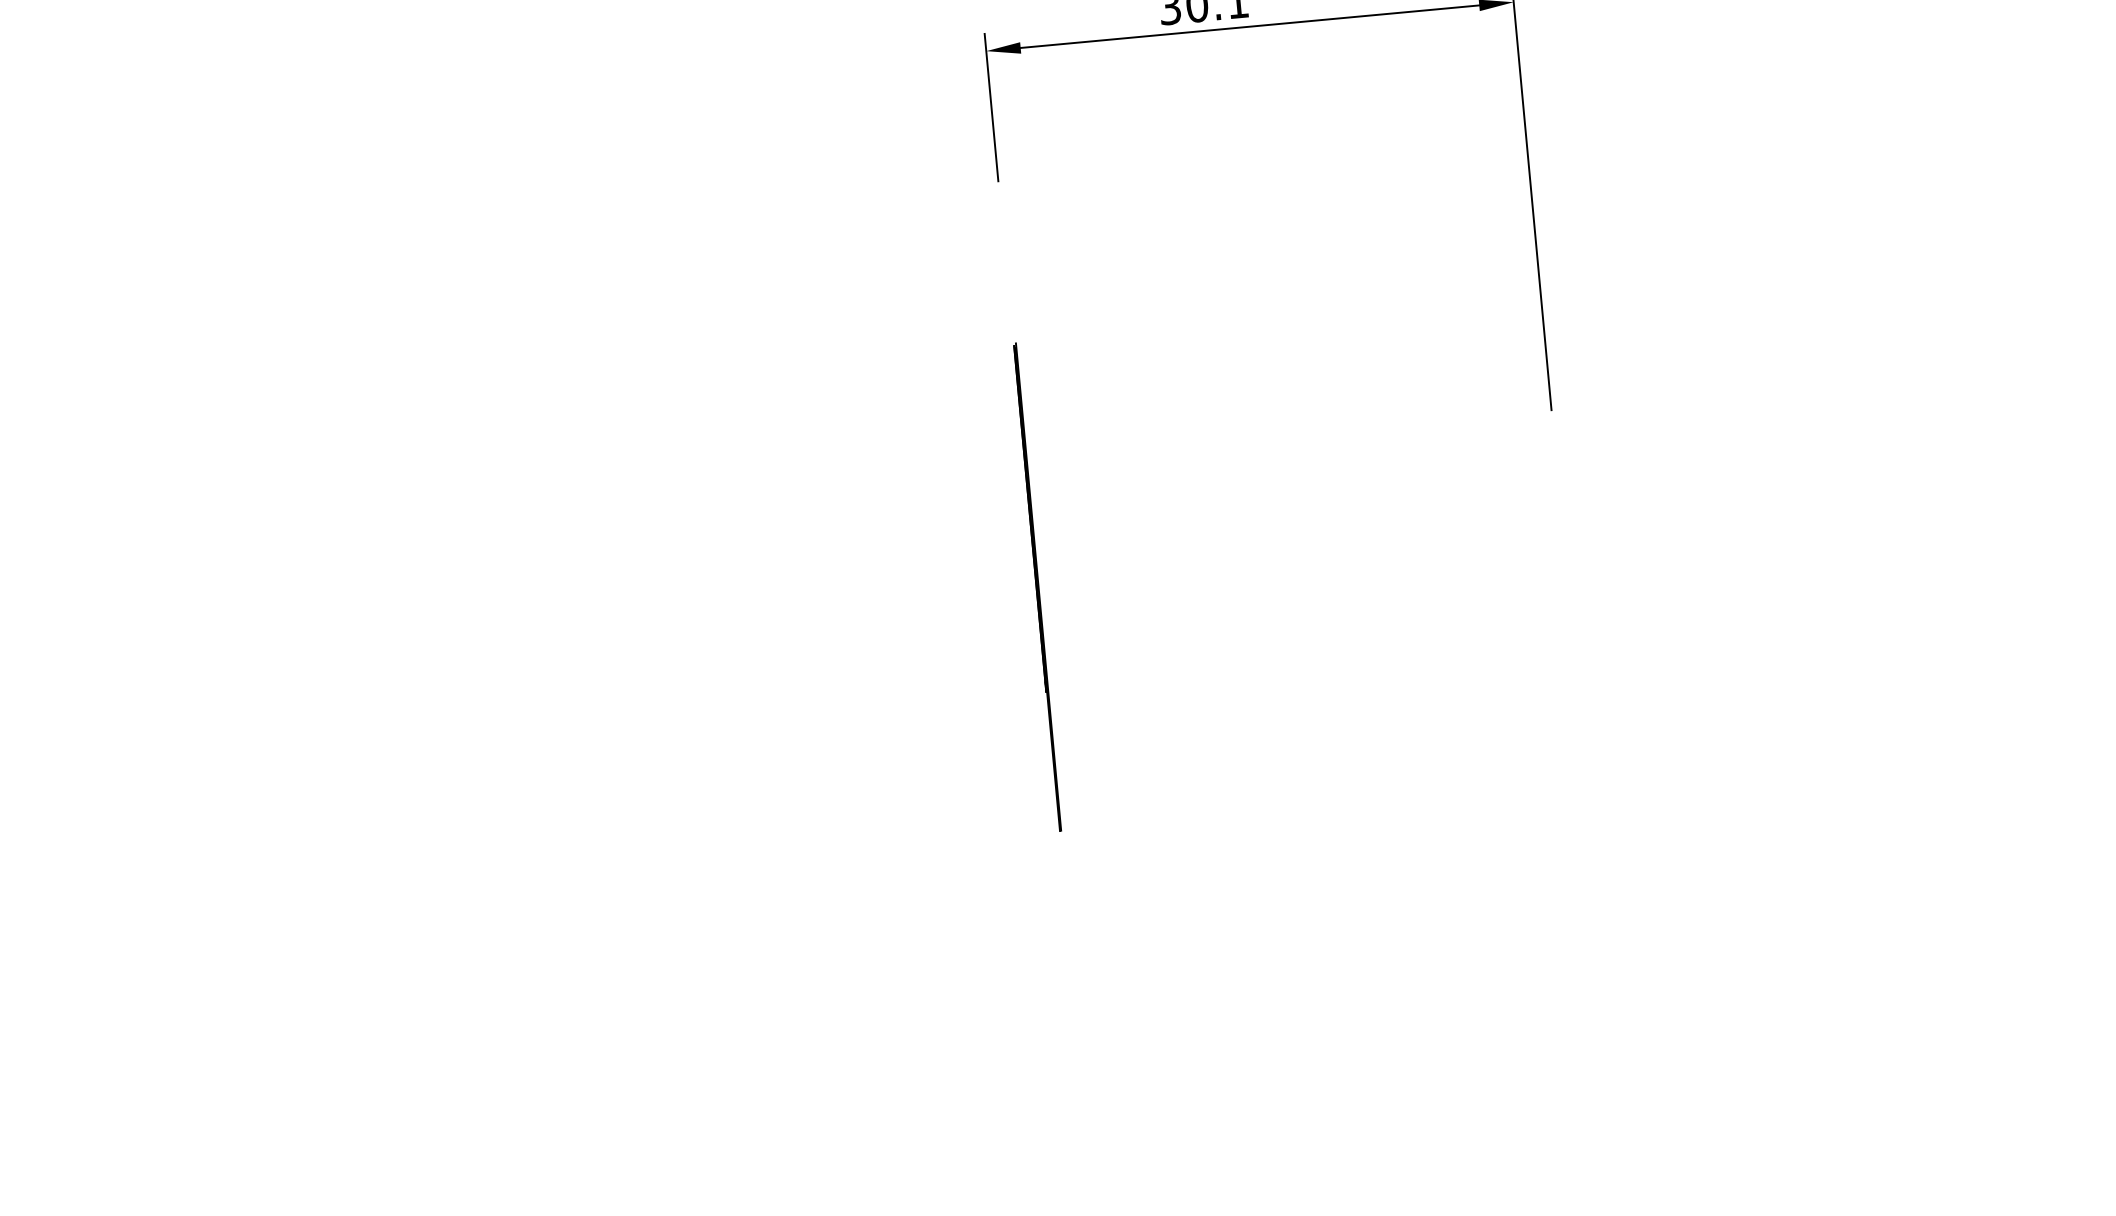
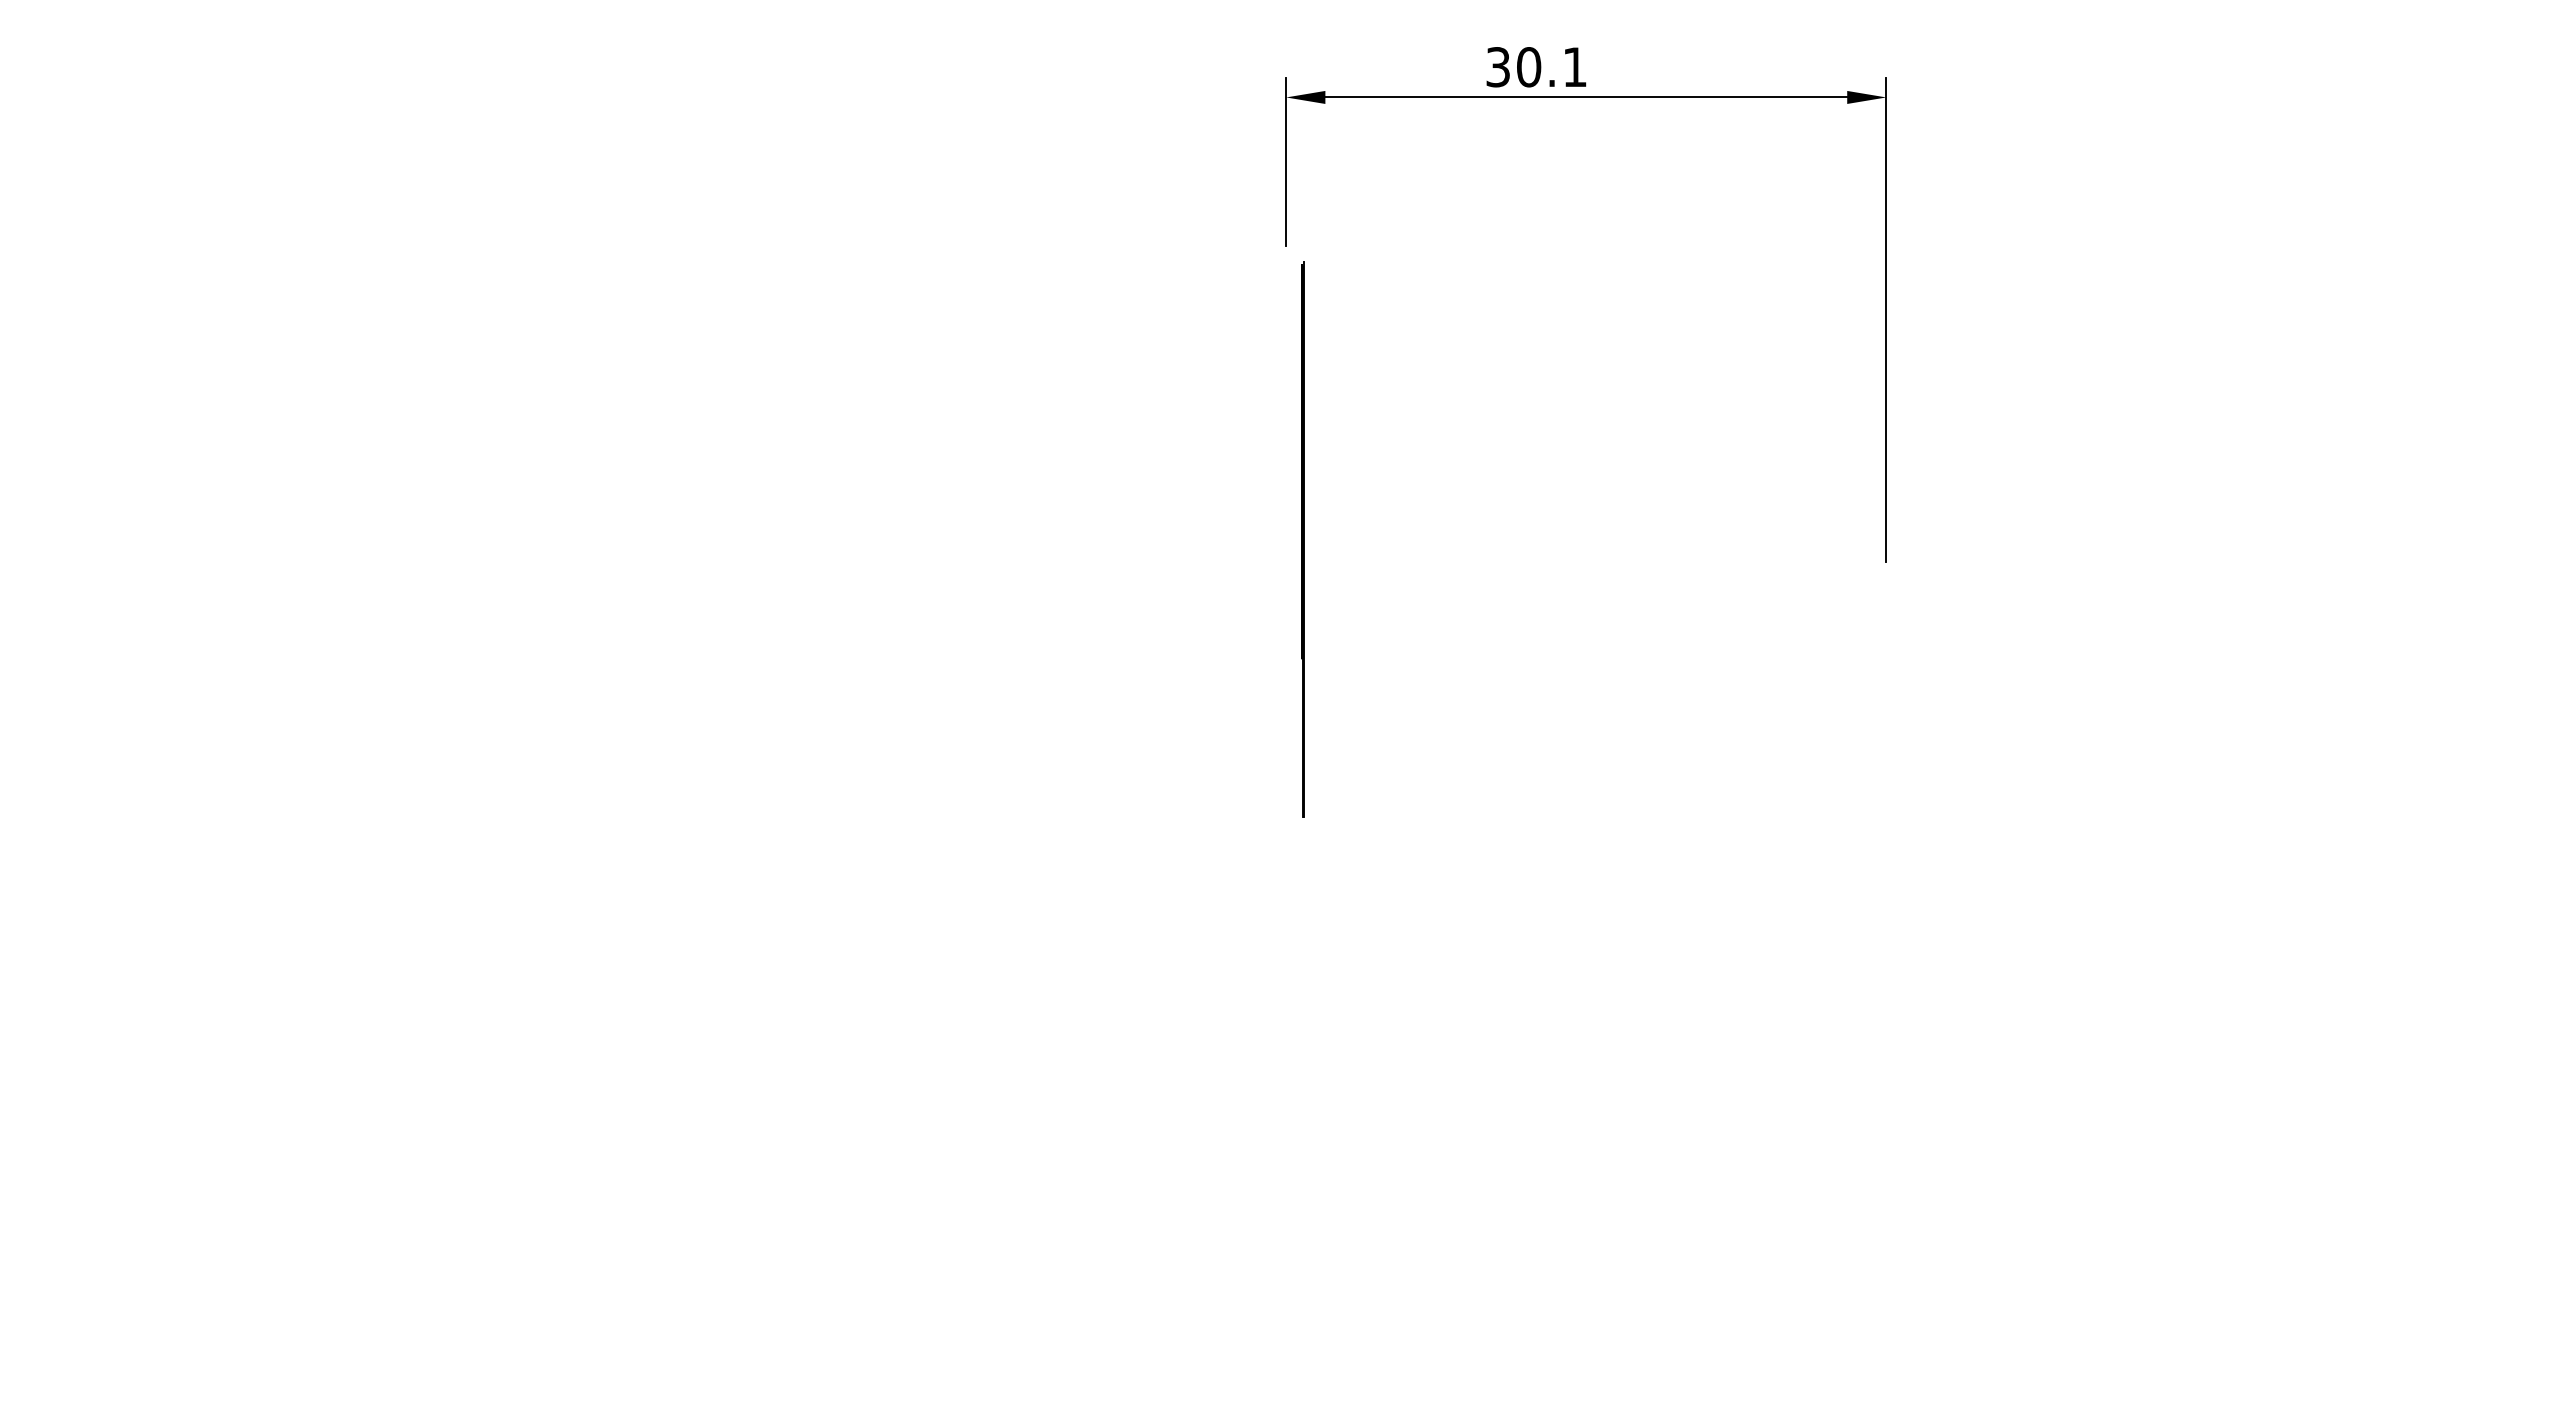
line: (1037, 587) -> (1302, 539), moved

